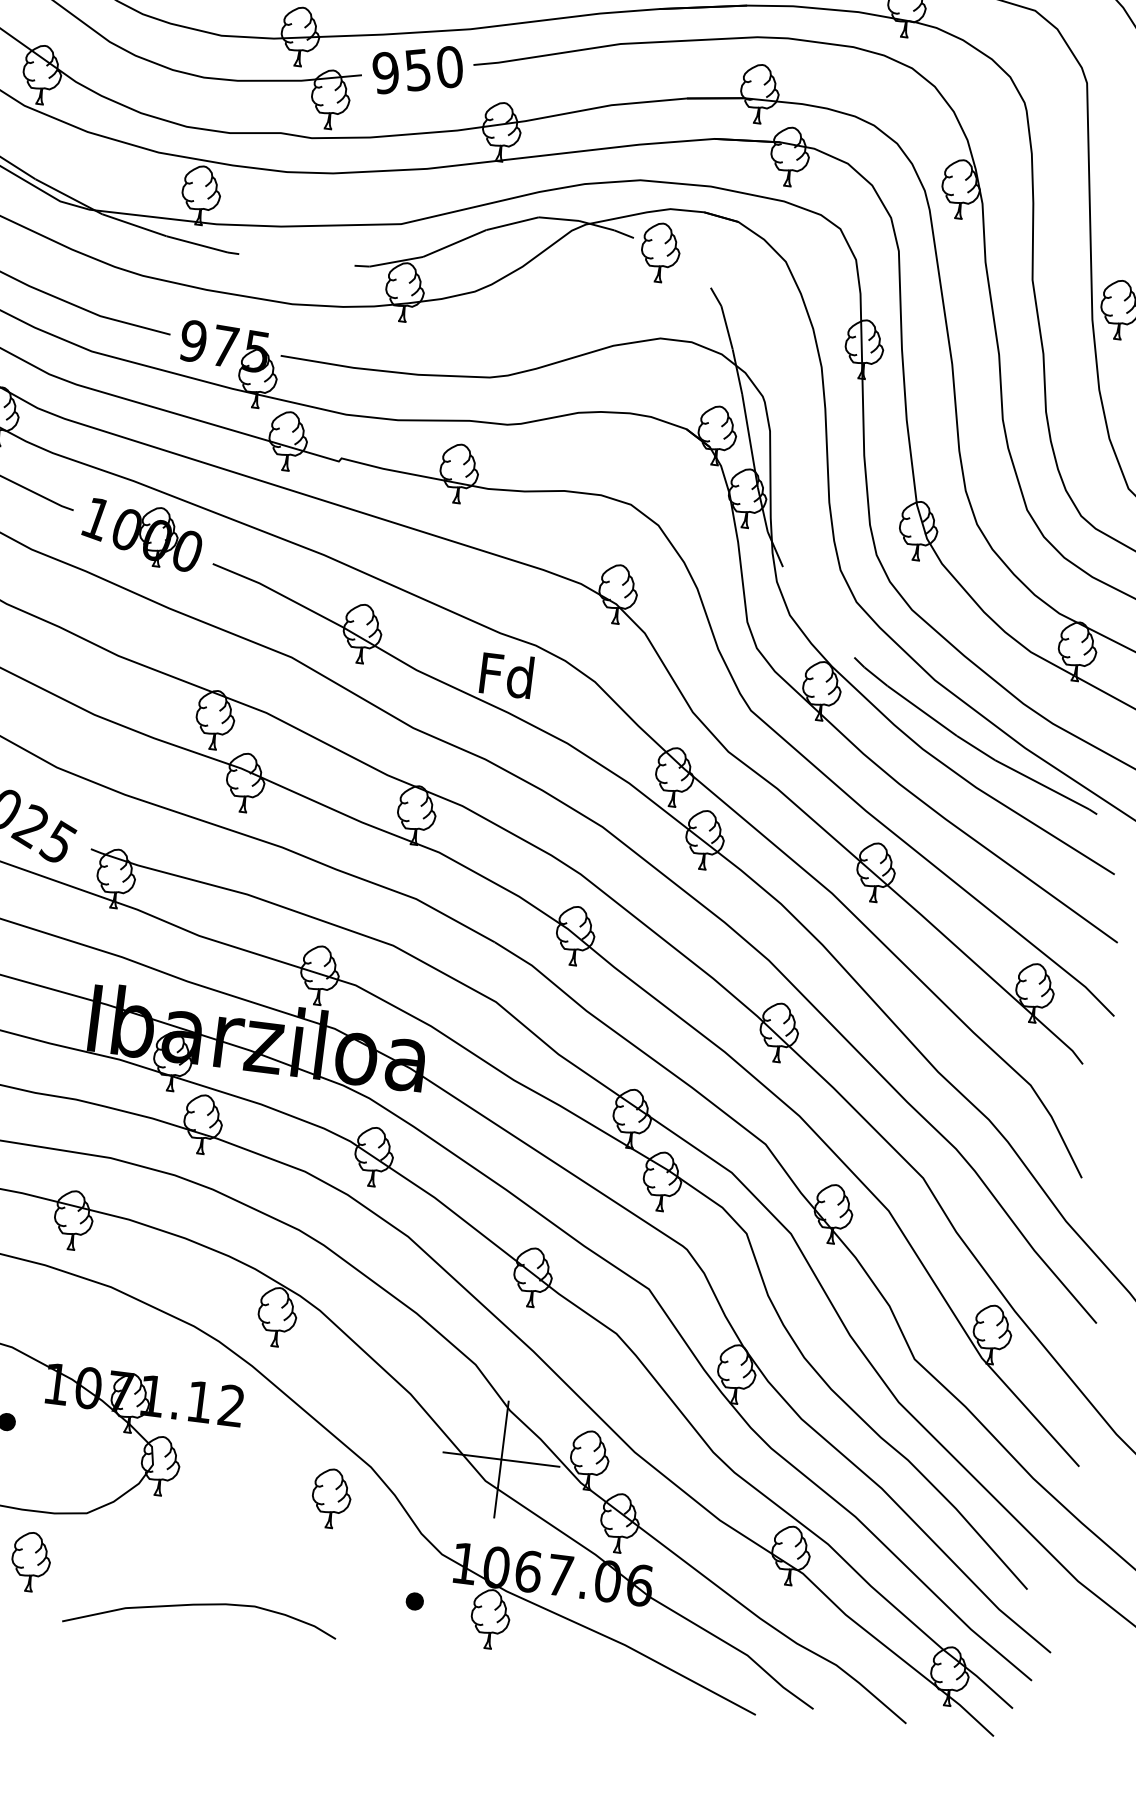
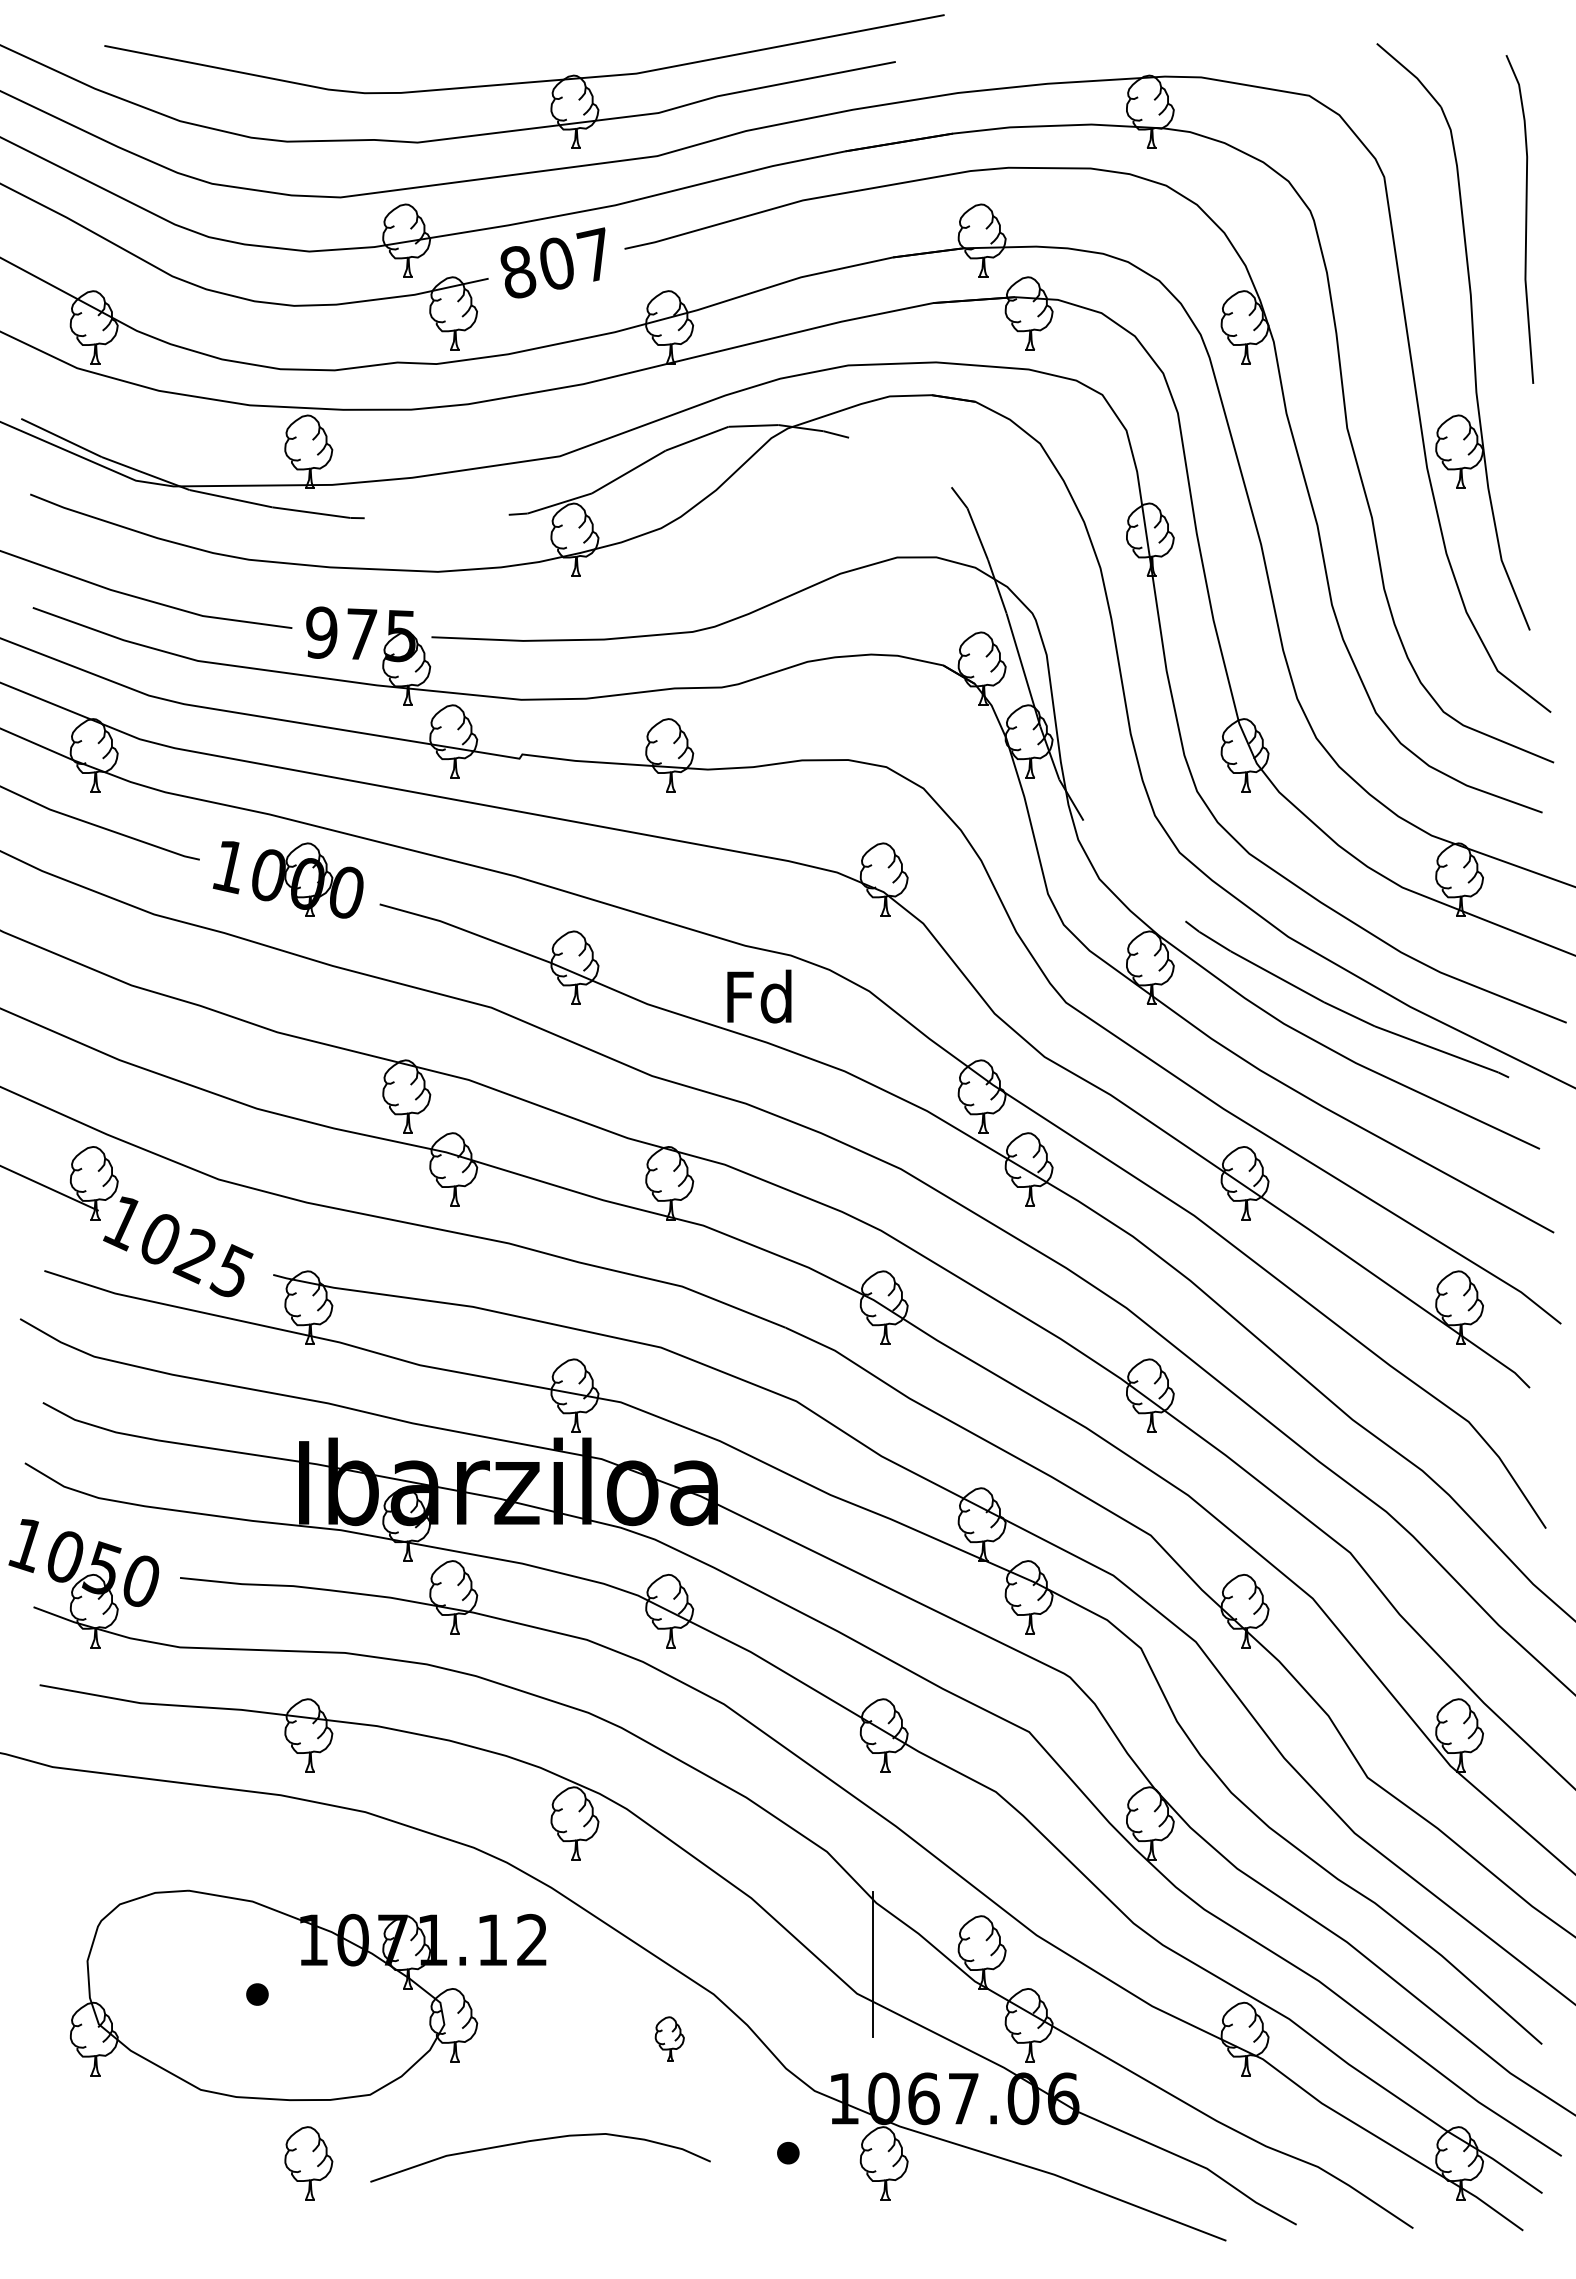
text: (417, 69) -> (556, 263), 950 -> 807
part: (660, 252) -> (883, 451), removed
line: (500, 1459) -> (872, 1964), removed
part: (331, 1498) -> (669, 2038), size x0.6
curve: (198, 1605) -> (536, 2141), moved

